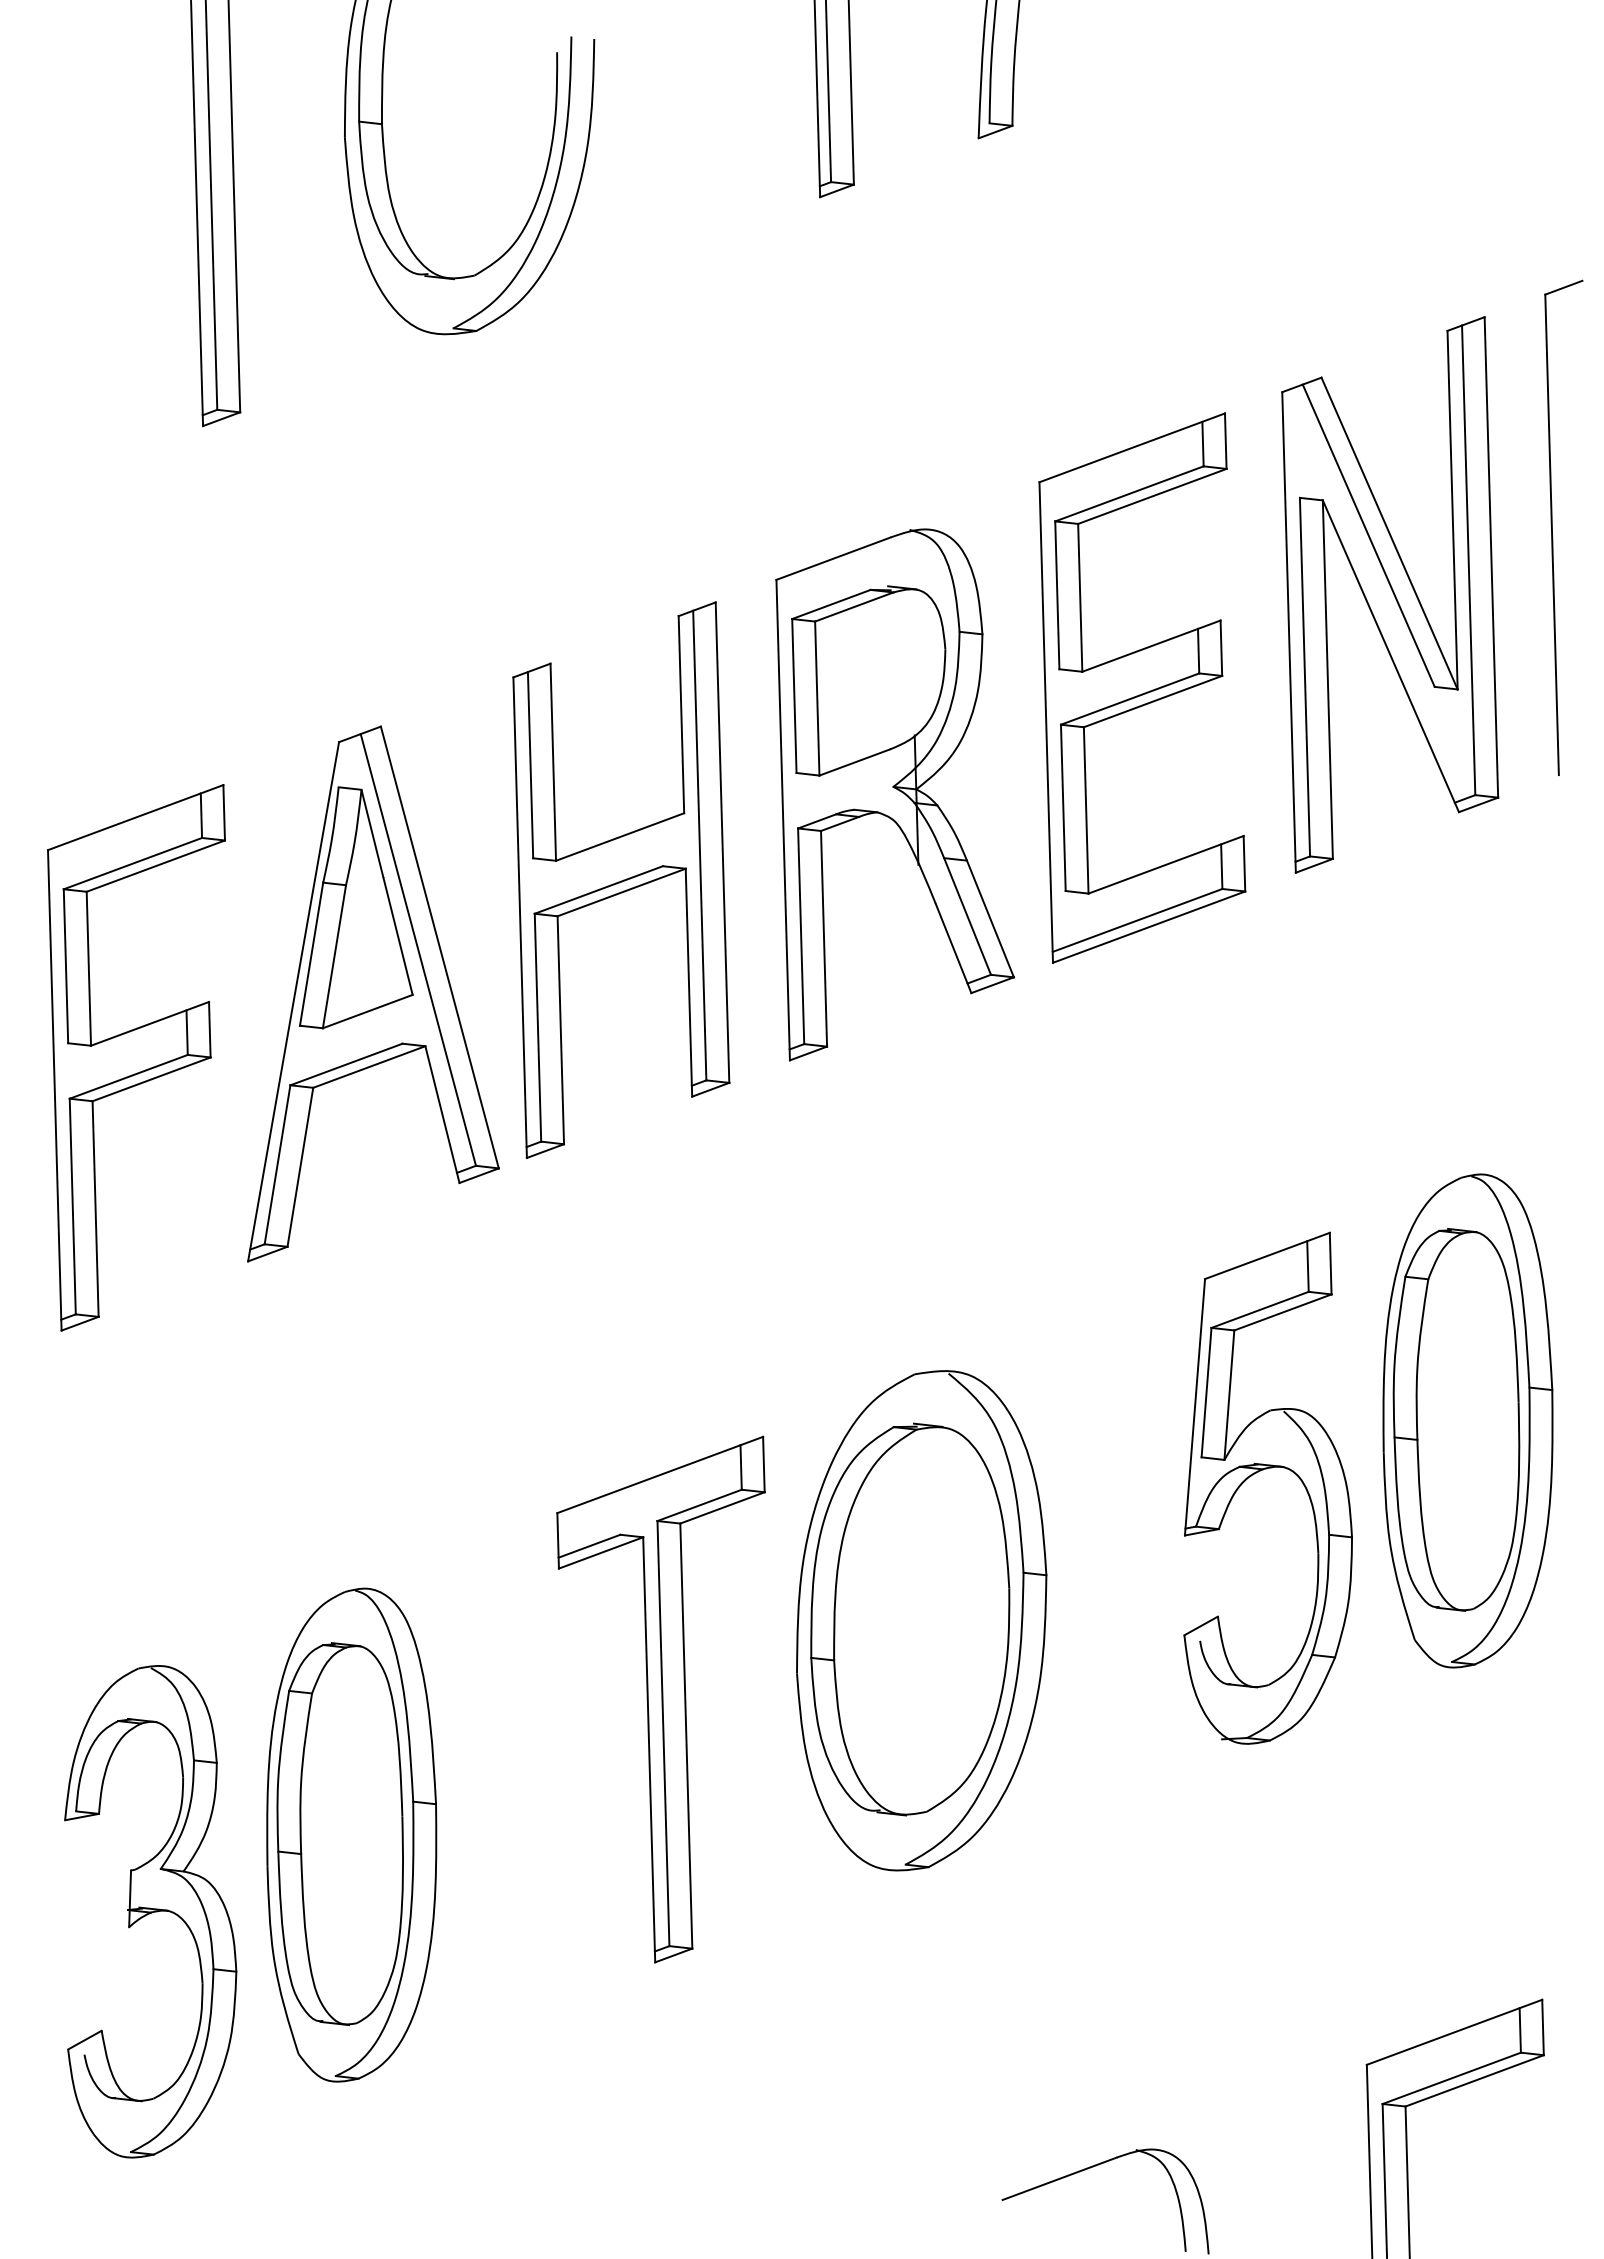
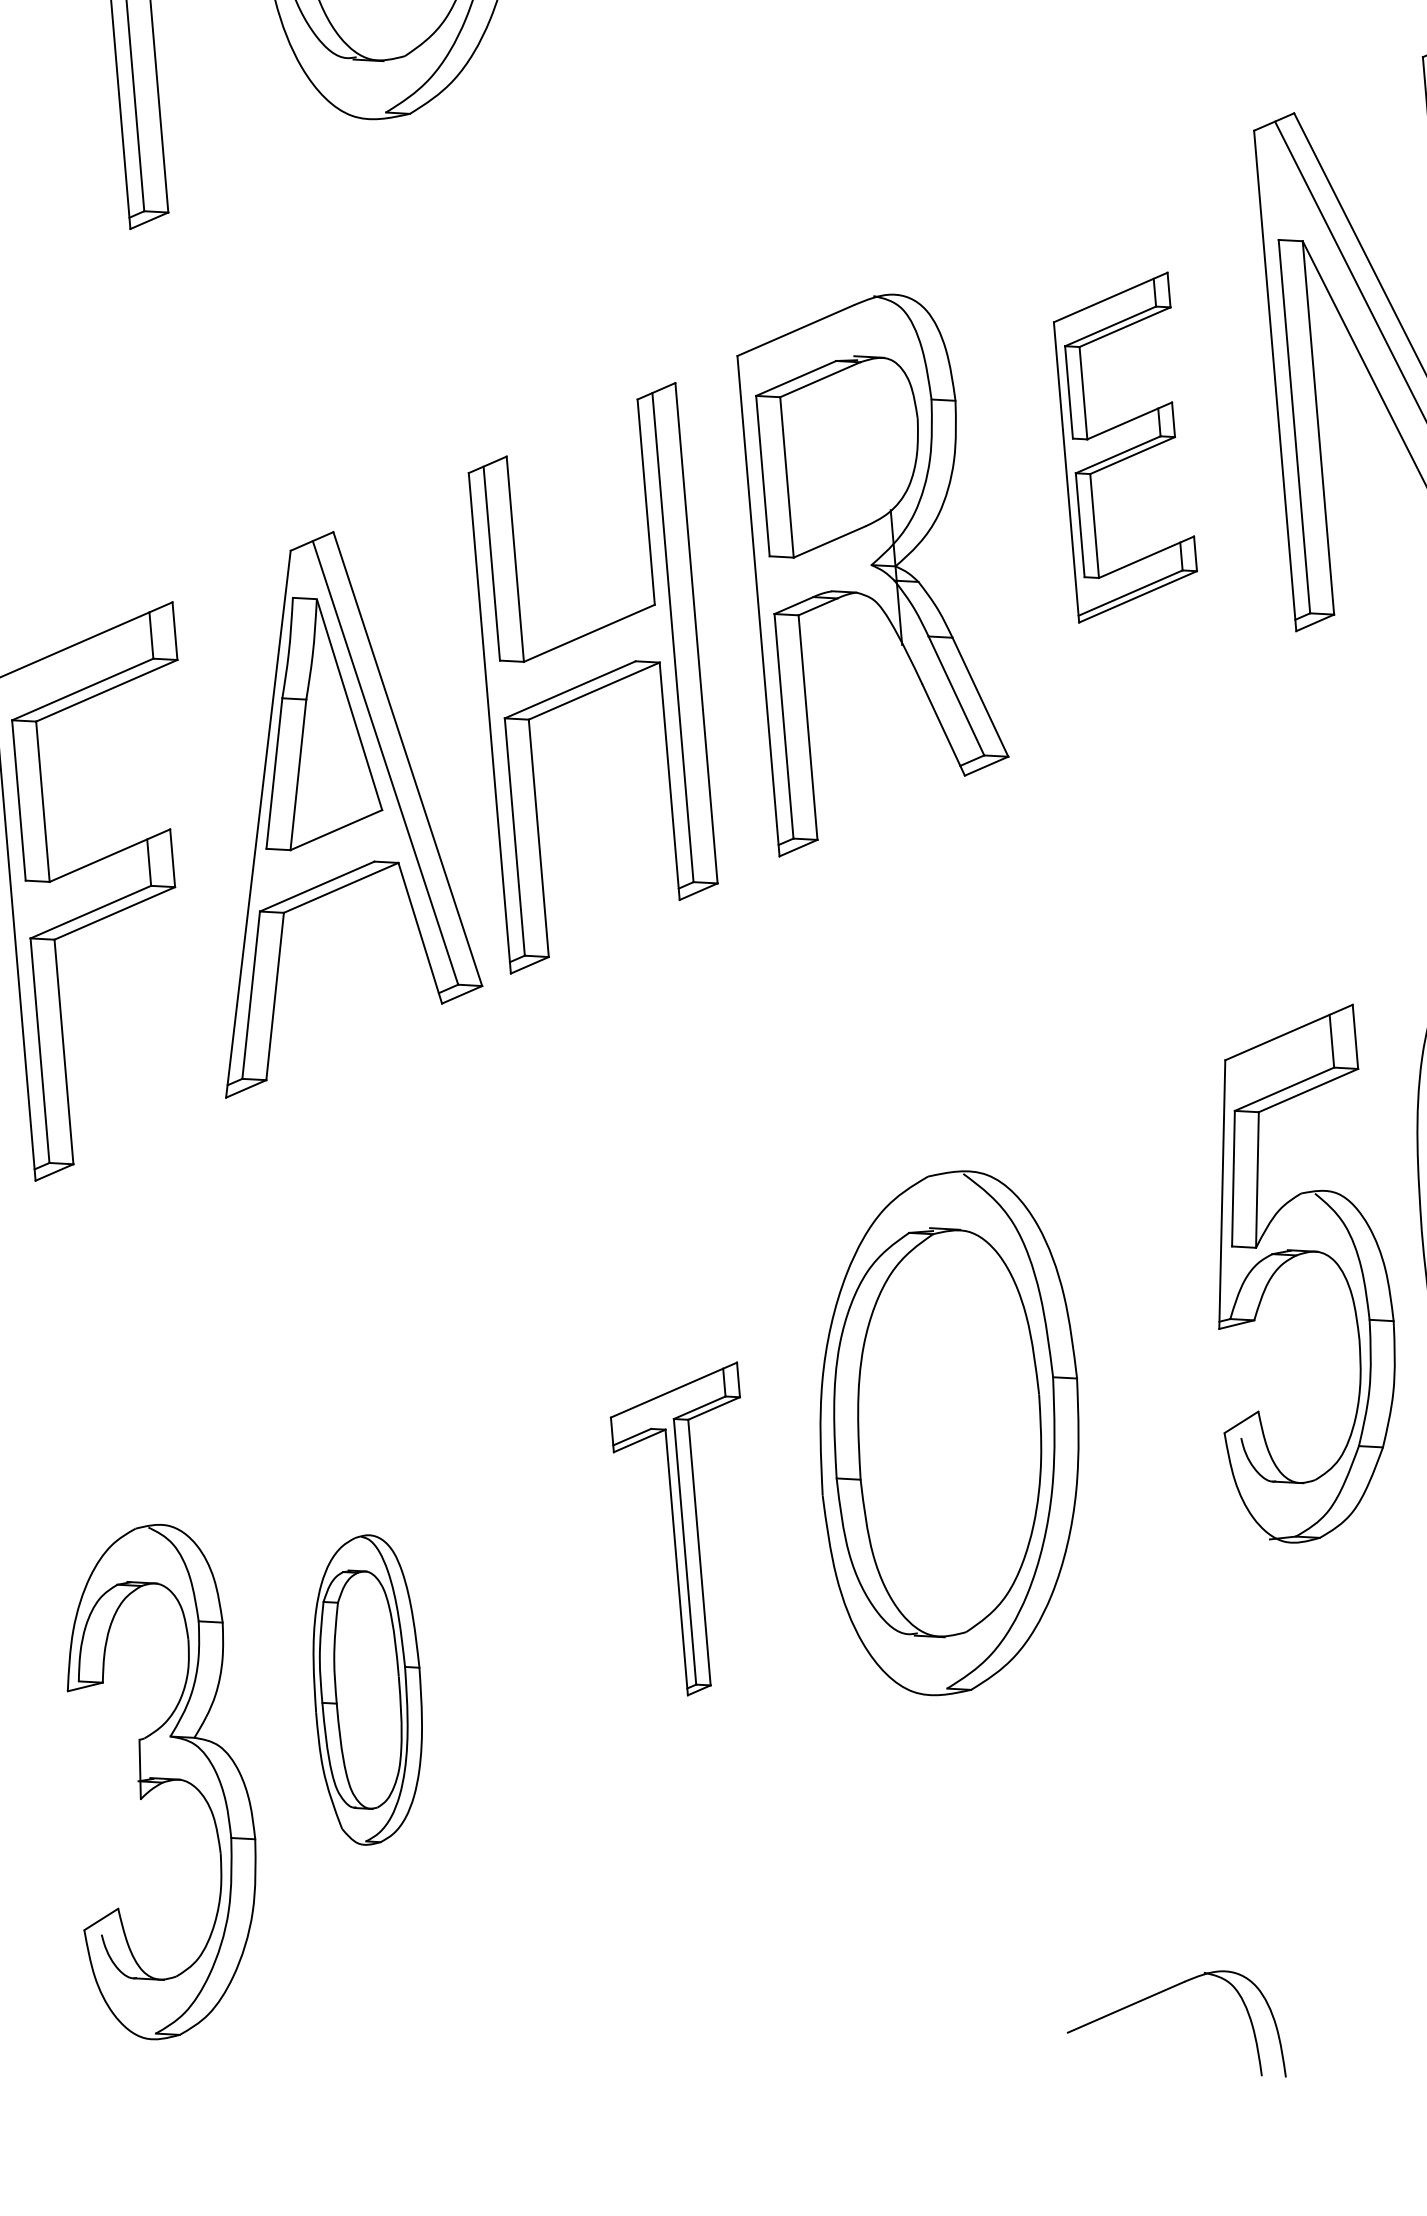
part: (1142, 687) -> (1125, 446), size x0.6
part: (660, 1699) -> (681, 1530), size x0.6
part: (351, 1834) -> (367, 1689), size x0.6

